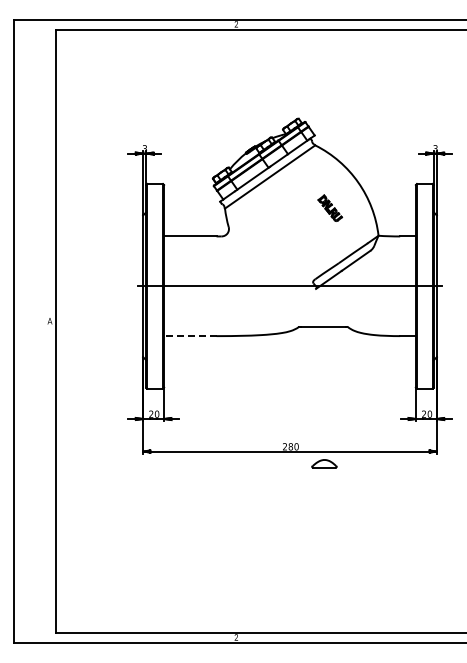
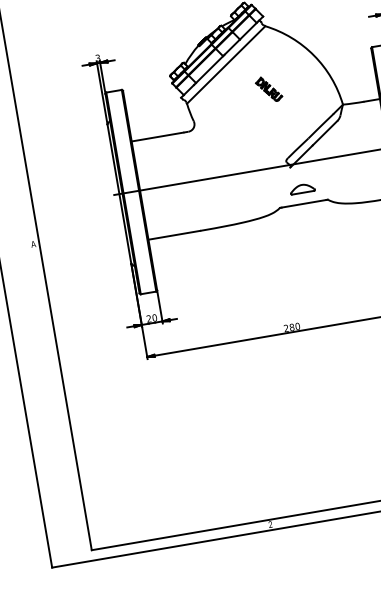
part: (330, 207) -> (269, 88), moved
line: (189, 336) -> (173, 235), dashed -> solid
part: (324, 463) -> (302, 188), moved

